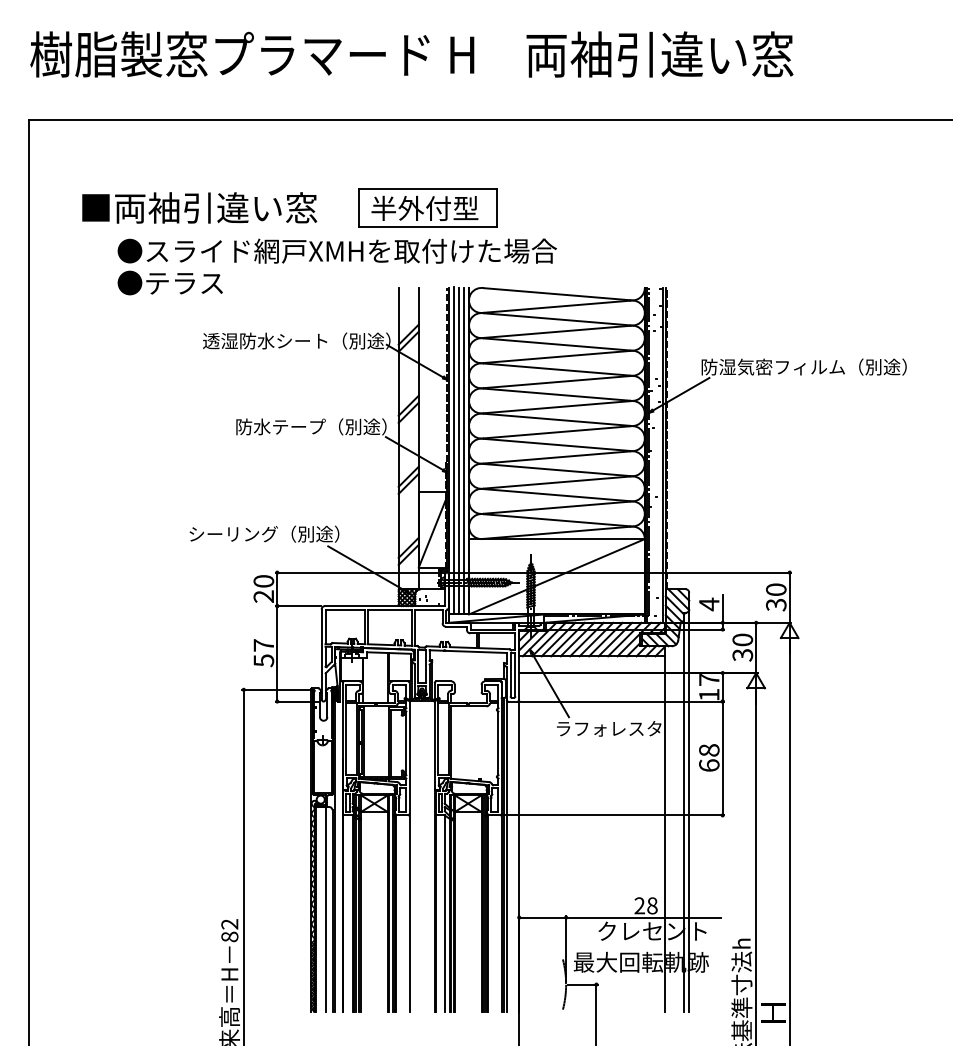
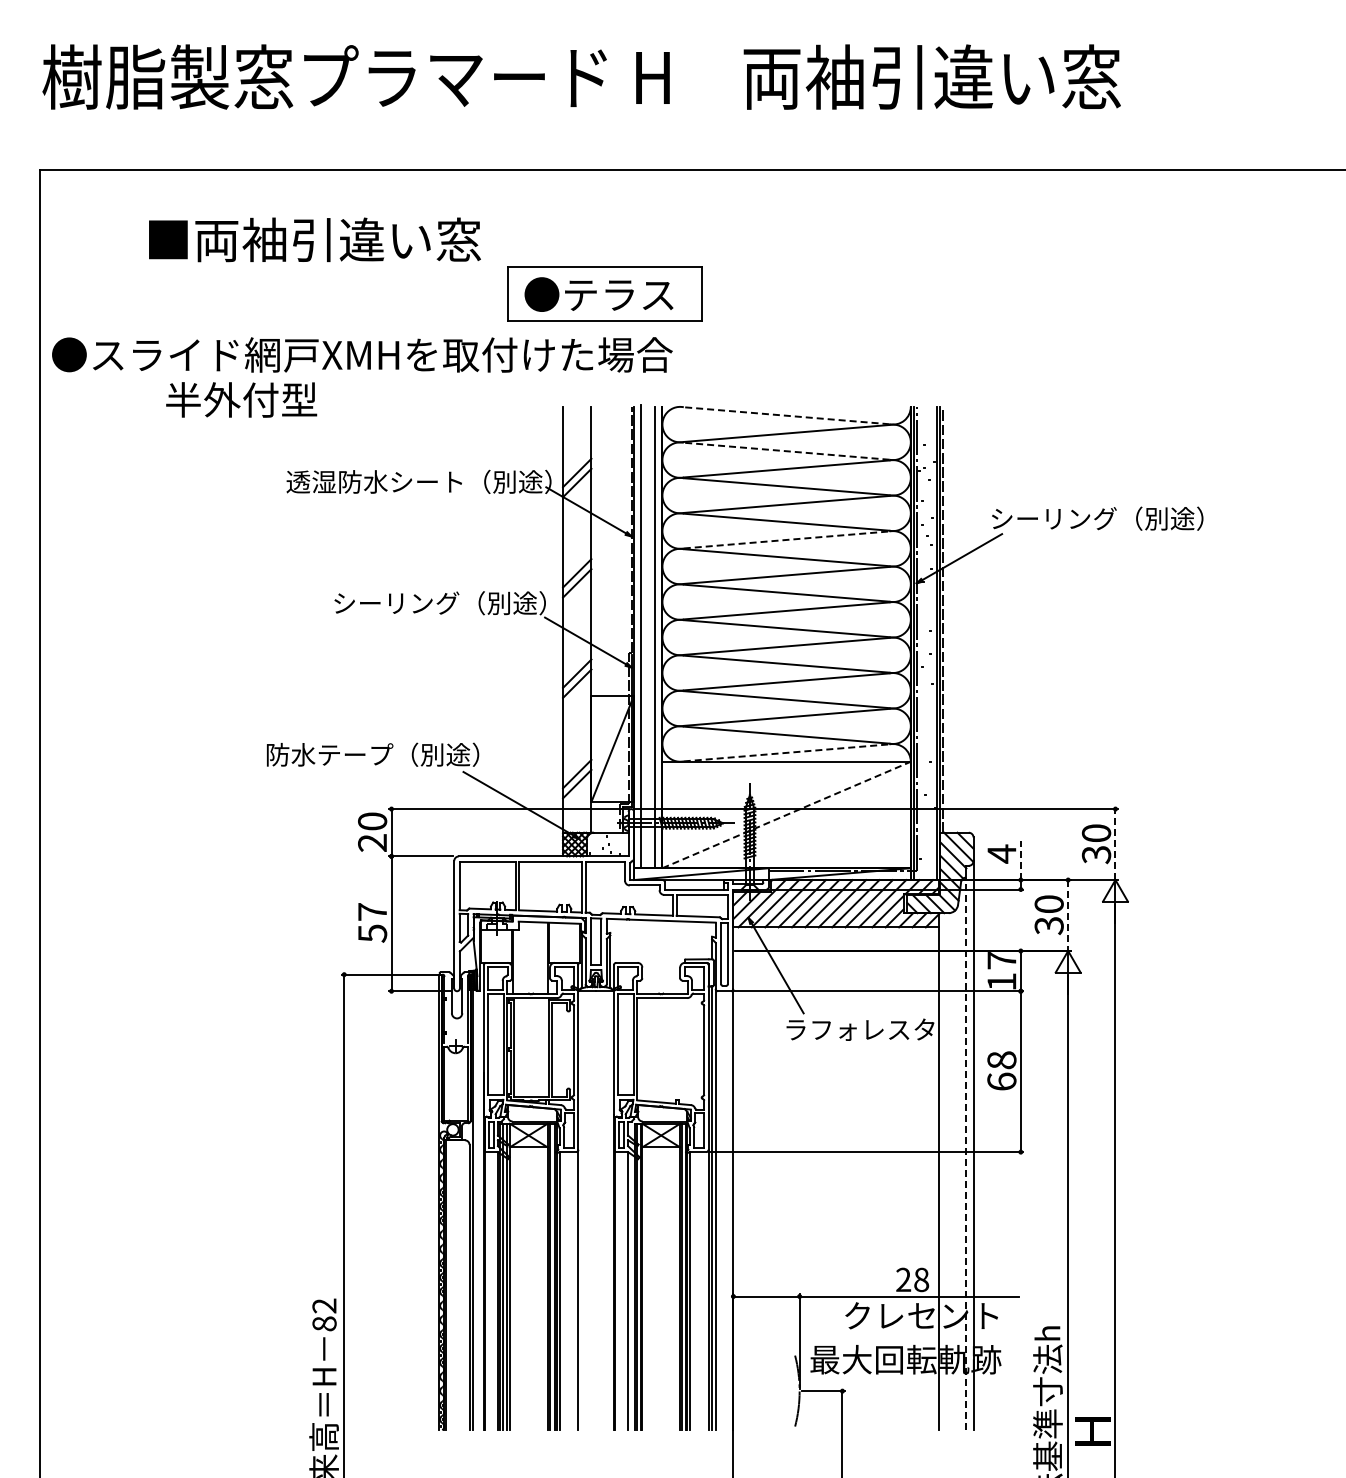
text: (199, 207) -> (314, 239), moved
text: (424, 208) -> (599, 294), 半外付型 -> ●テラス
text: (337, 250) -> (362, 354), moved
text: (171, 282) -> (241, 399), ●テラス -> 半外付型
line: (556, 294) -> (786, 415), solid -> dashed
line: (556, 319) -> (786, 451), solid -> dashed
text: (803, 366) -> (1135, 518), 防湿気密フィルム（別途） -> シーリング（別途）
line: (557, 381) -> (787, 539), solid -> dashed
text: (280, 427) -> (396, 603), 防水テープ（別途） -> シーリング（別途）
line: (459, 451) -> (648, 637), removed
line: (557, 532) -> (787, 752), solid -> dashed
text: (233, 533) -> (329, 754), シーリング（別途） -> 防水テープ（別途）
line: (557, 576) -> (787, 814), solid -> dashed
line: (789, 597) -> (1115, 844), solid -> dashed
line: (722, 608) -> (1020, 860), solid -> dashed
line: (756, 648) -> (1068, 916), solid -> dashed
line: (684, 816) -> (966, 1153), solid -> dashed
line: (325, 909) -> (459, 1285), removed

